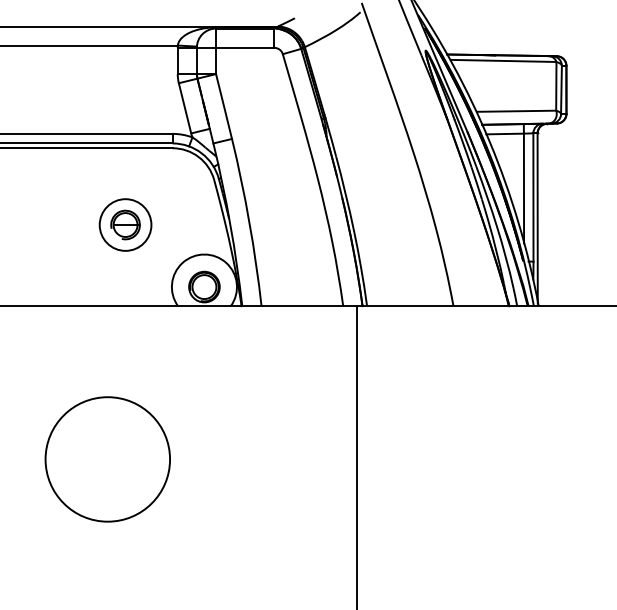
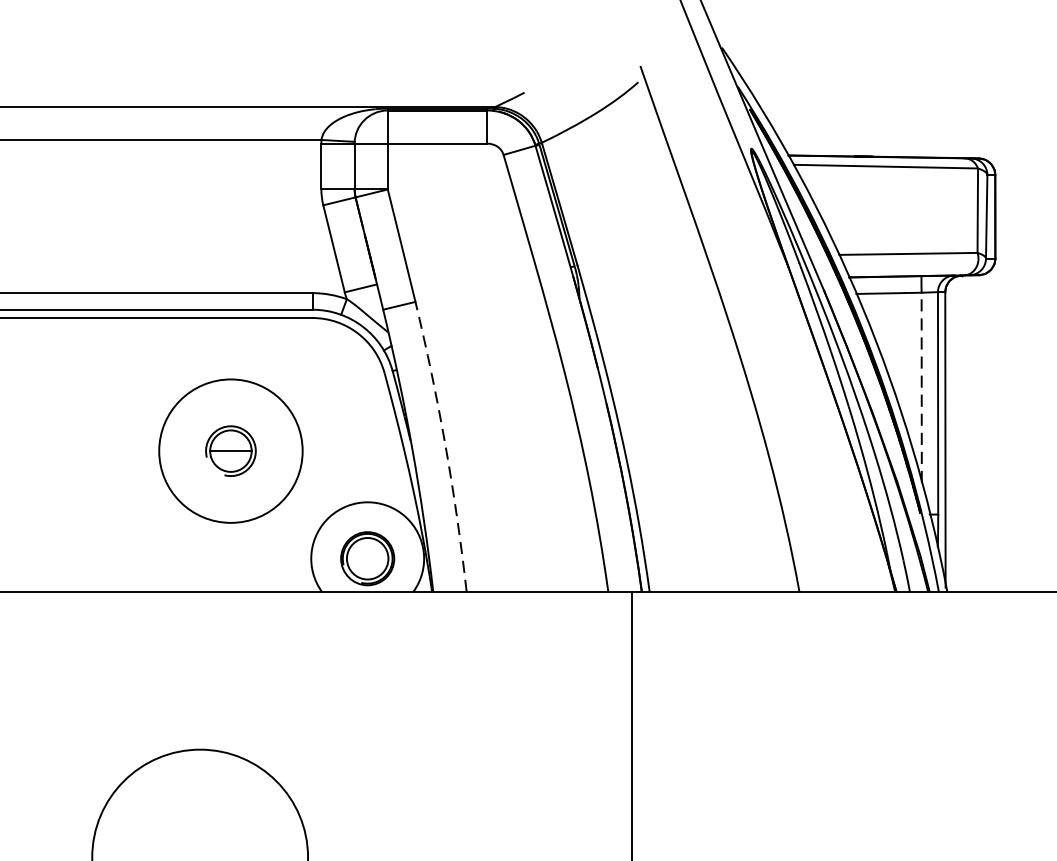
line: (523, 188) -> (920, 387), solid -> dashed
arc: (249, 222) -> (445, 446), solid -> dashed
circle: (125, 224) -> (230, 450), size x1.6

